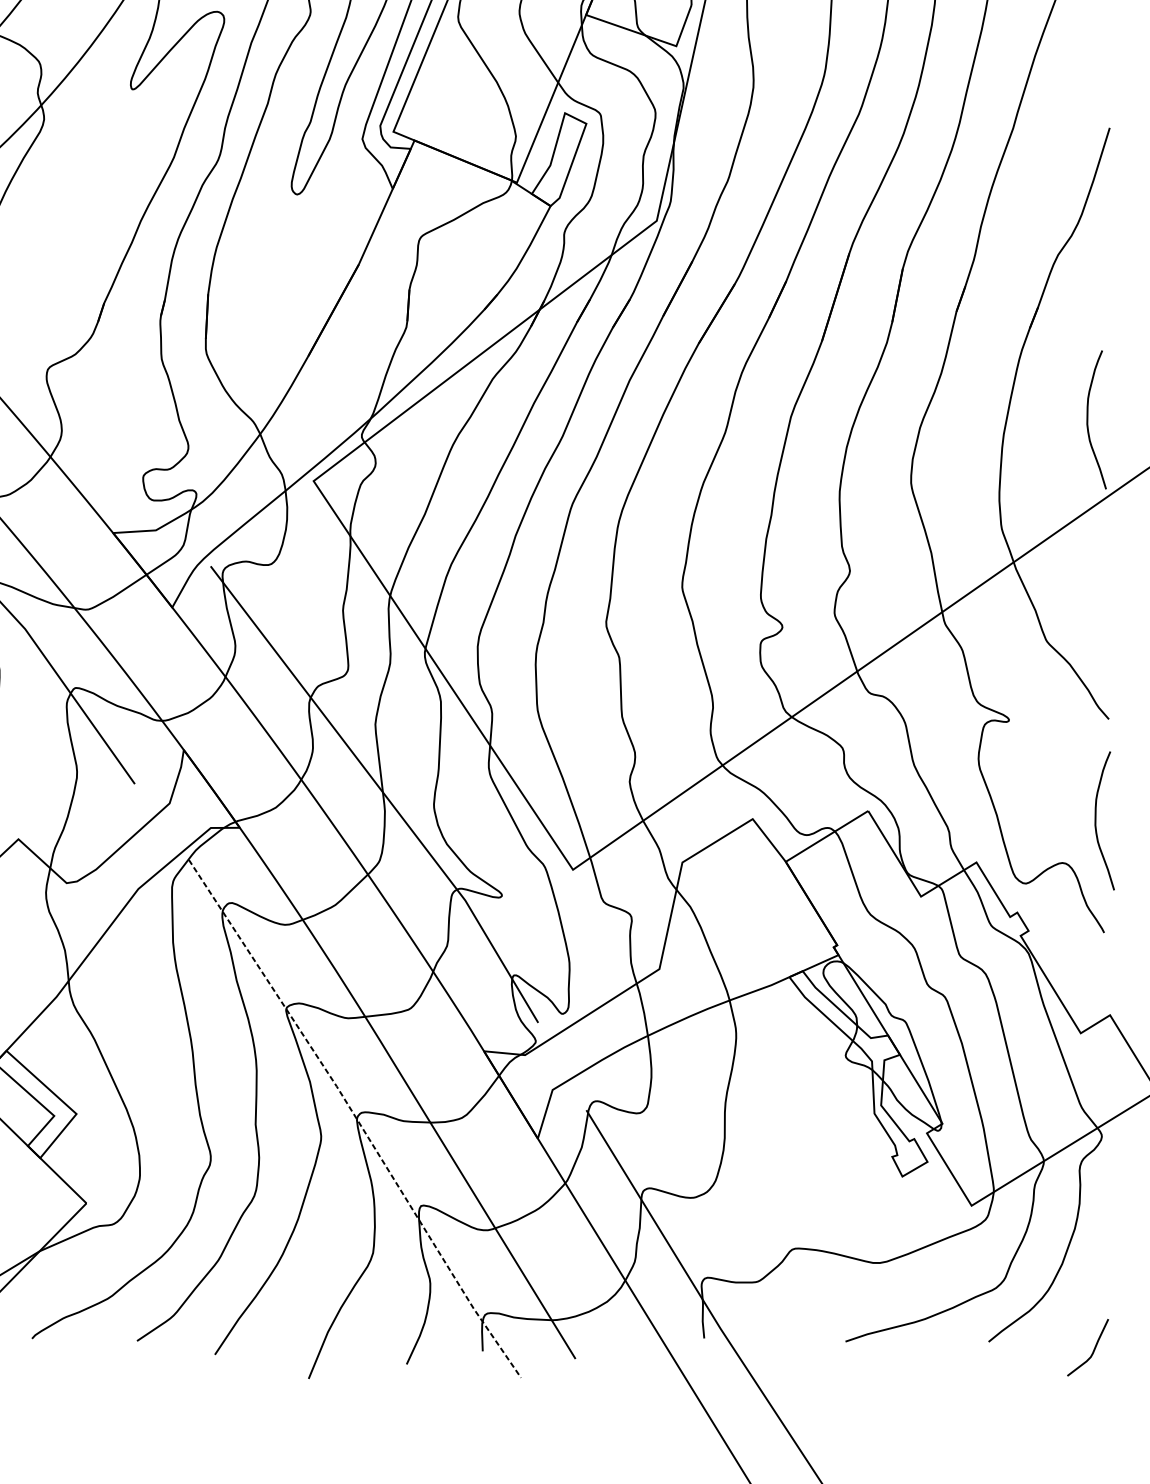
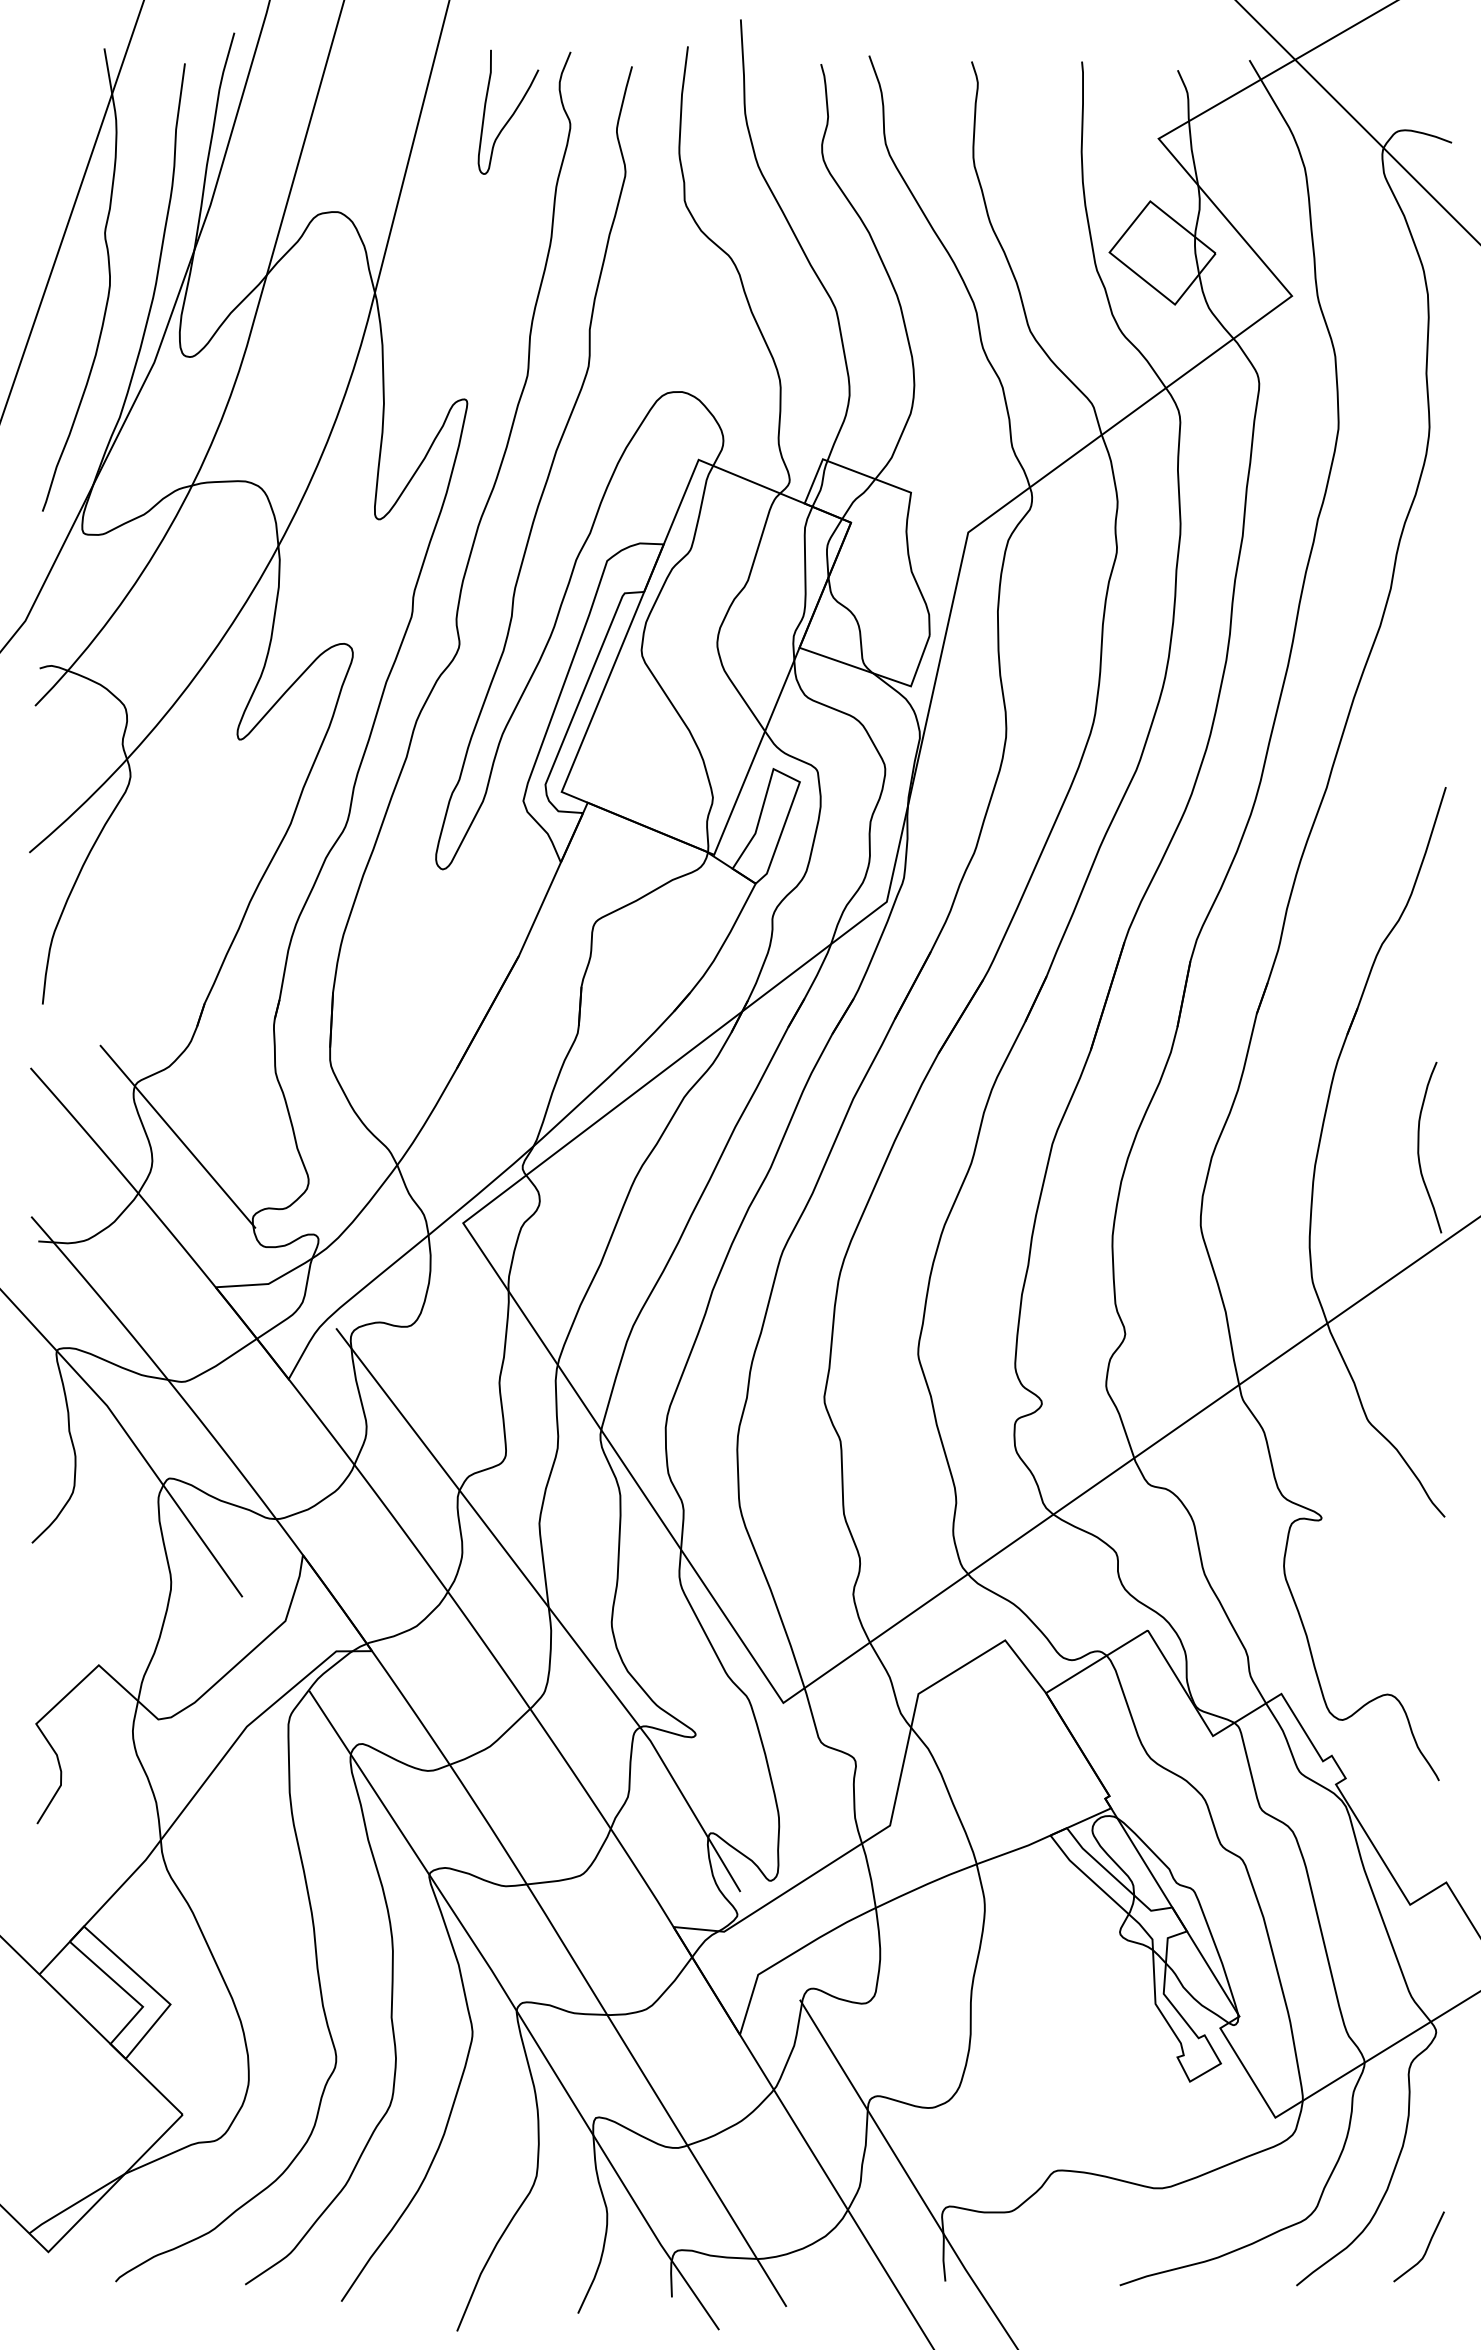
line: (82, 410) -> (177, 1136), added
curve: (1096, 820) -> (1429, 1642), removed
line: (356, 1118) -> (516, 2010), dashed -> solid
curve: (1094, 1348) -> (1426, 2247), moved

